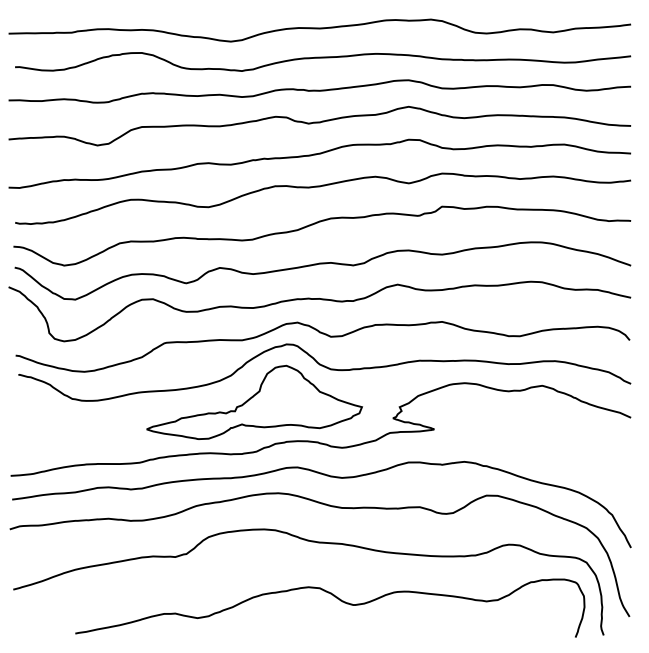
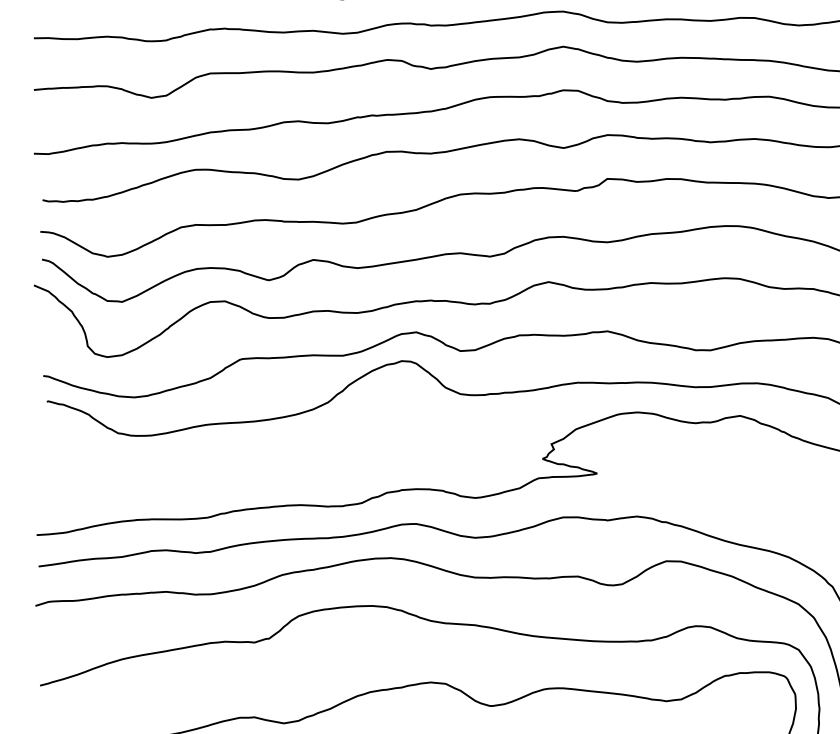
part: (254, 401) -> (359, 436), removed

